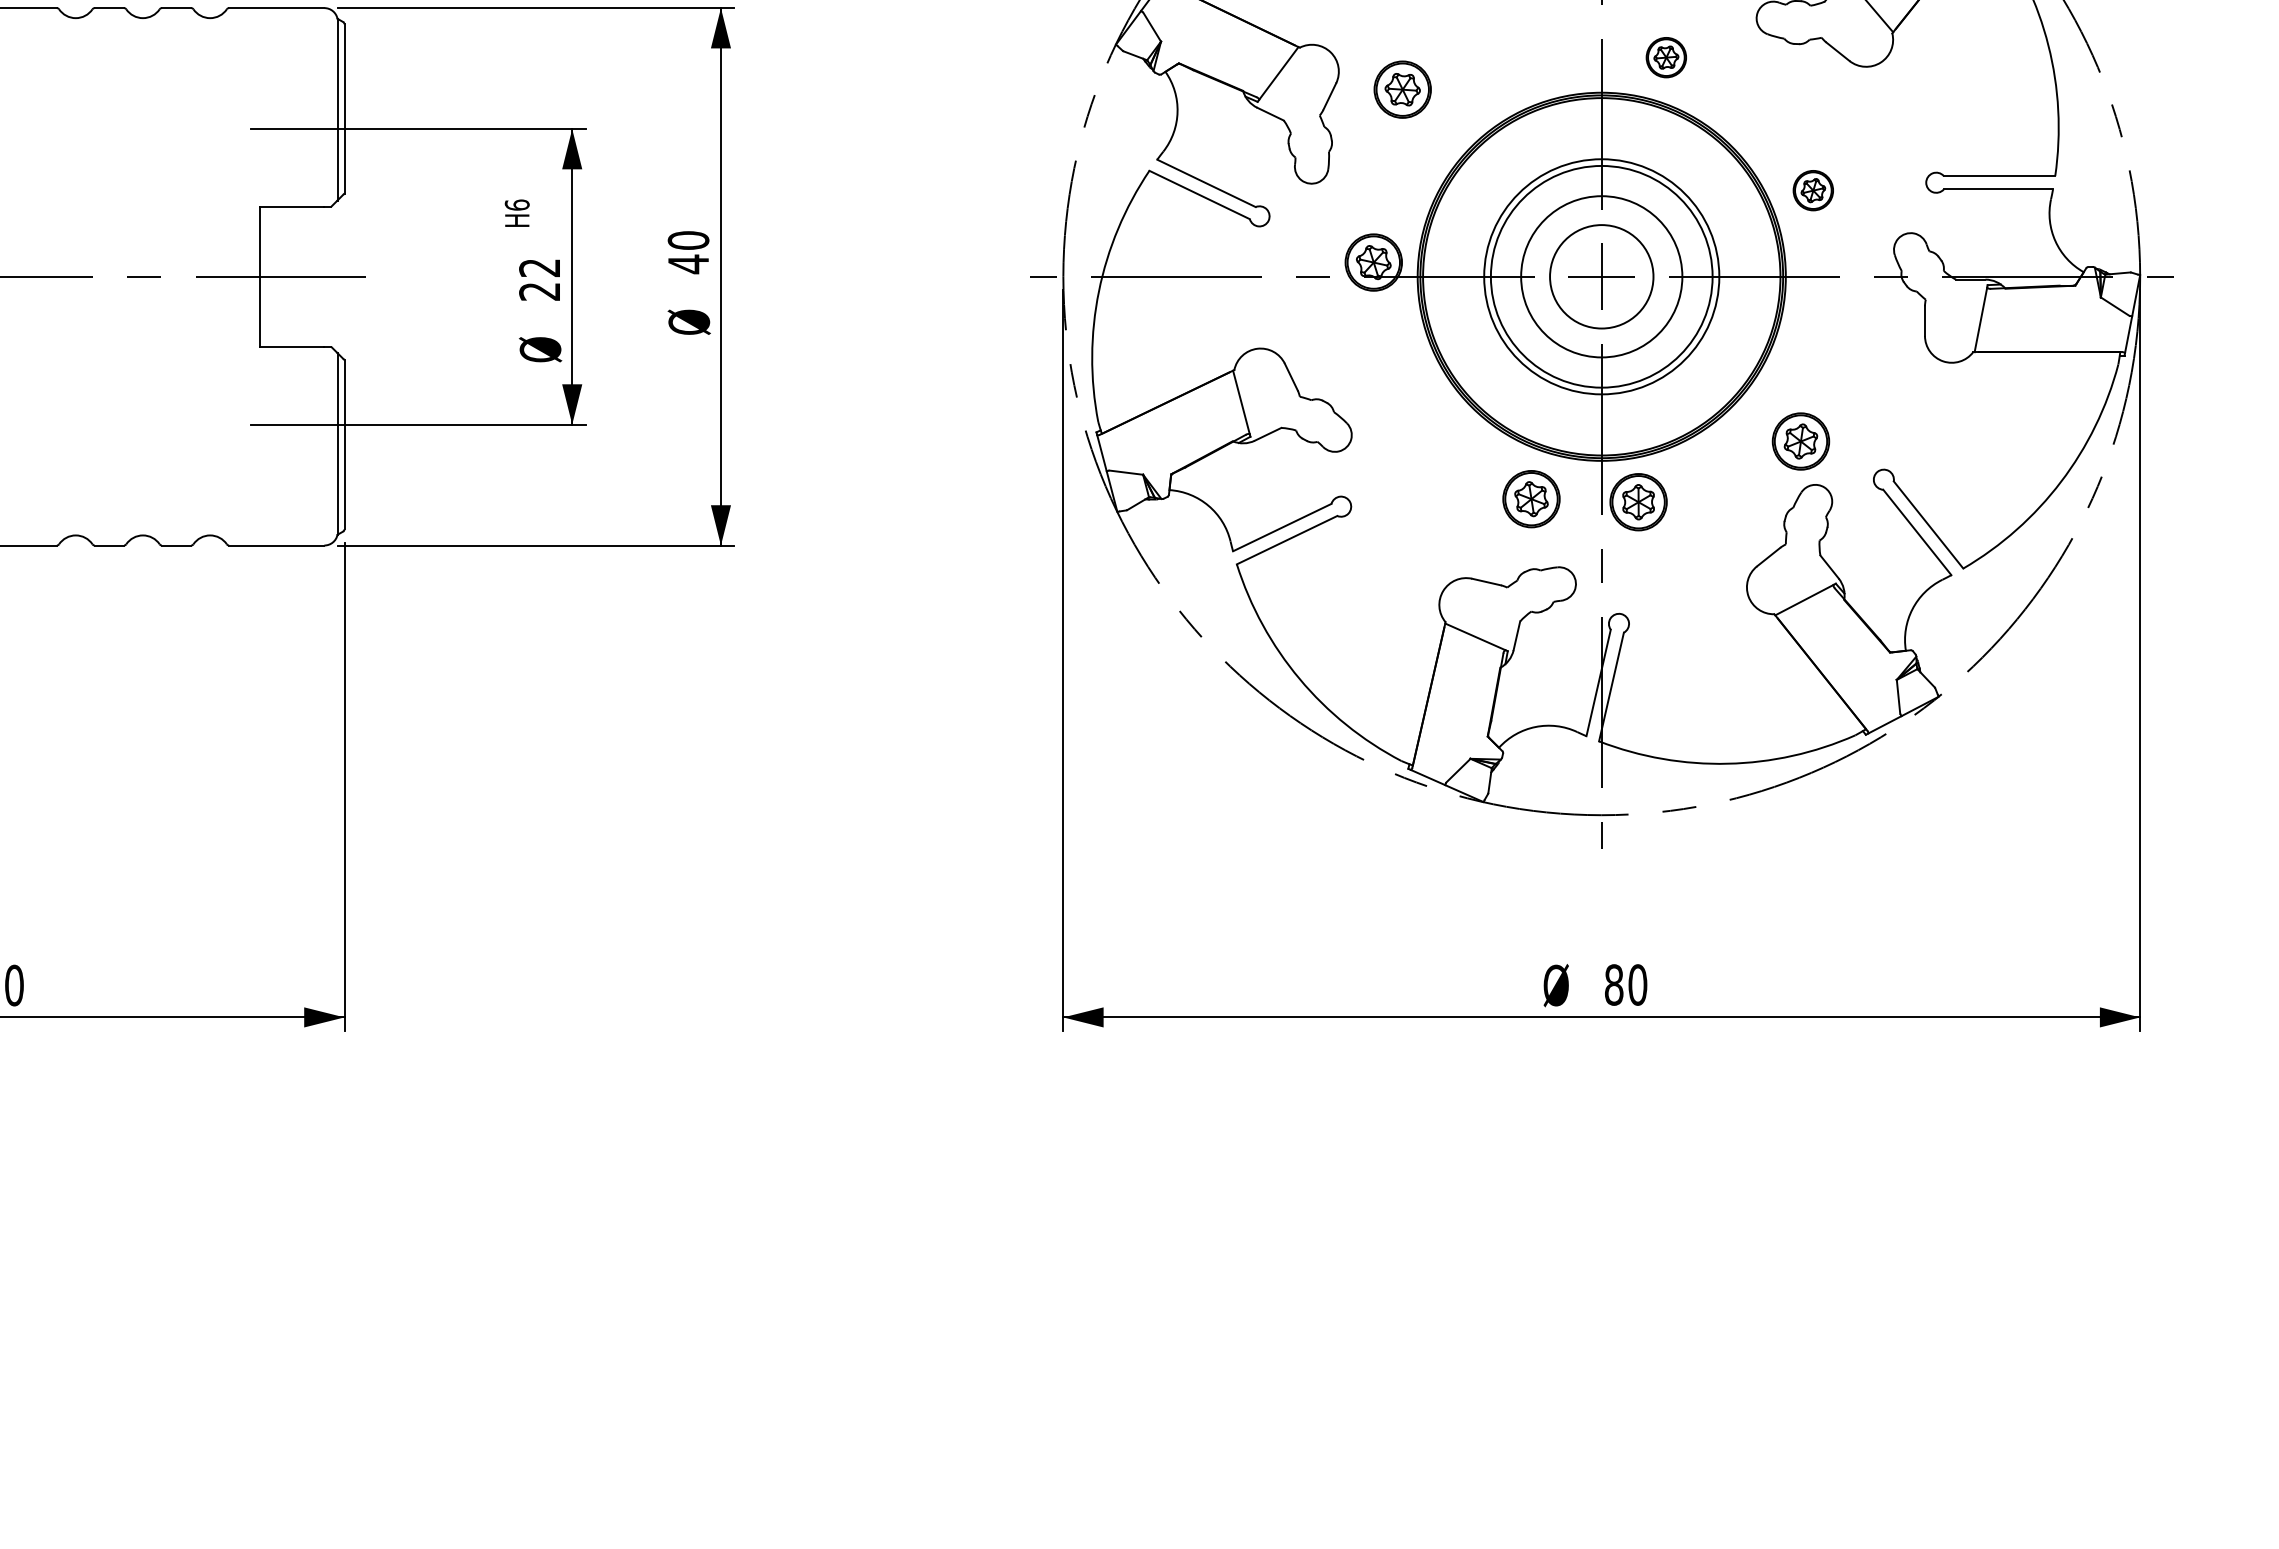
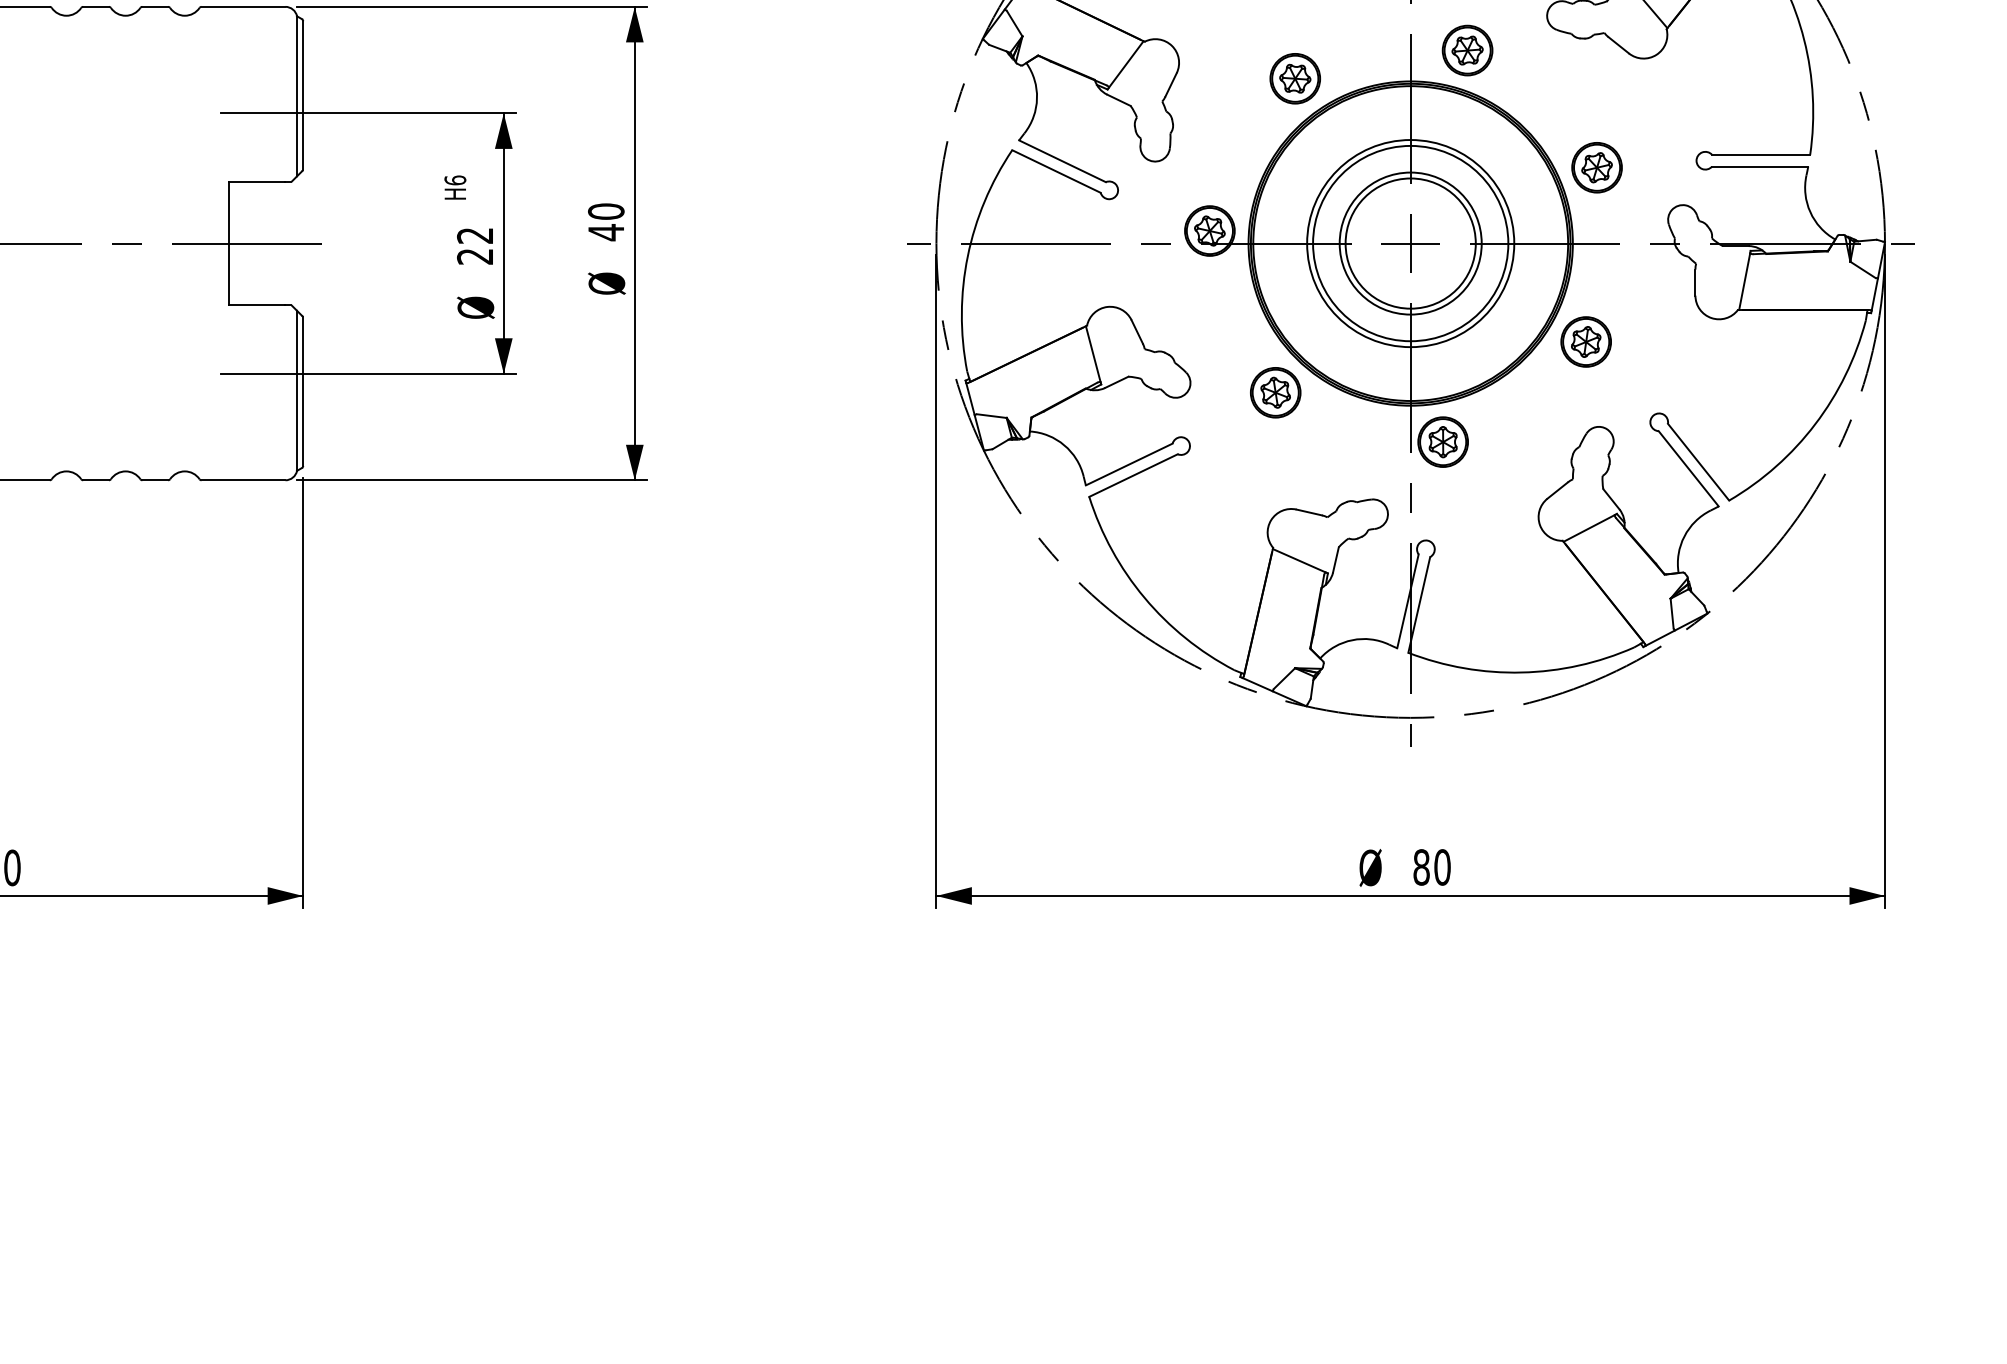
part: (1666, 57) -> (1467, 50), size x1.43
part: (1402, 89) -> (1295, 78), moved
part: (1813, 190) -> (1597, 167), size x1.43
circle: (1601, 276) -> (1410, 243), size x1.43
part: (1800, 441) -> (1585, 341), moved
part: (1531, 499) -> (1275, 393), moved

